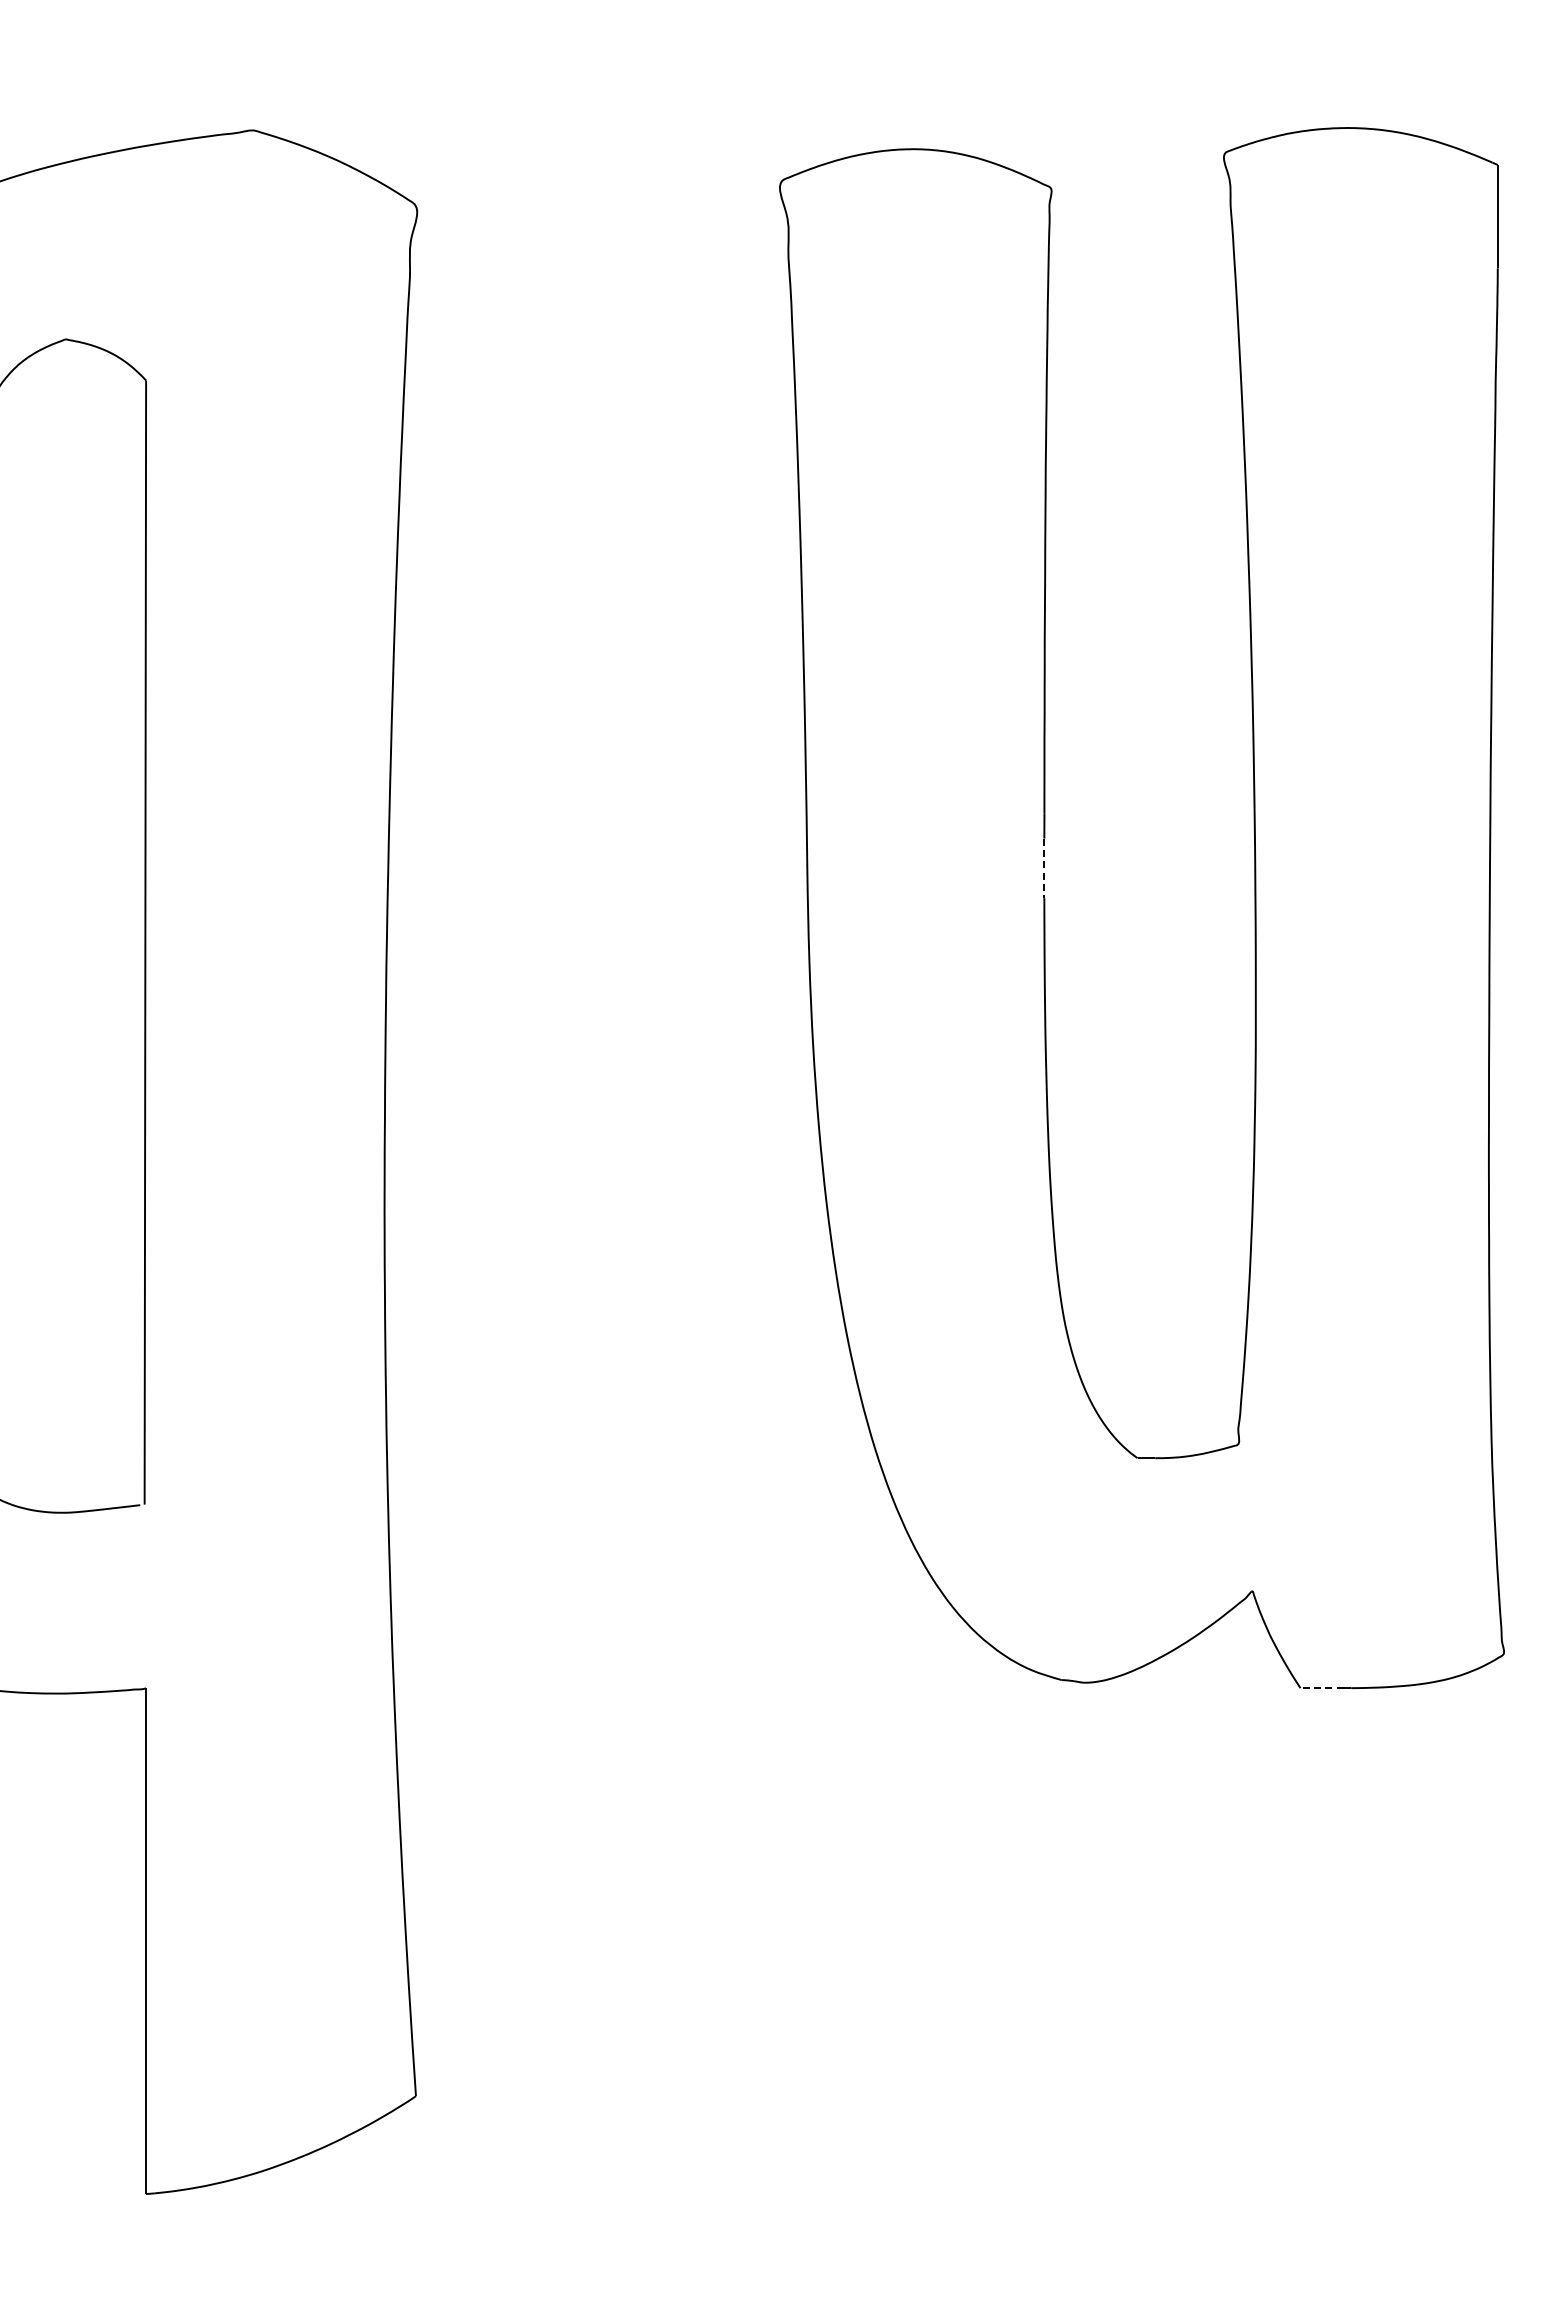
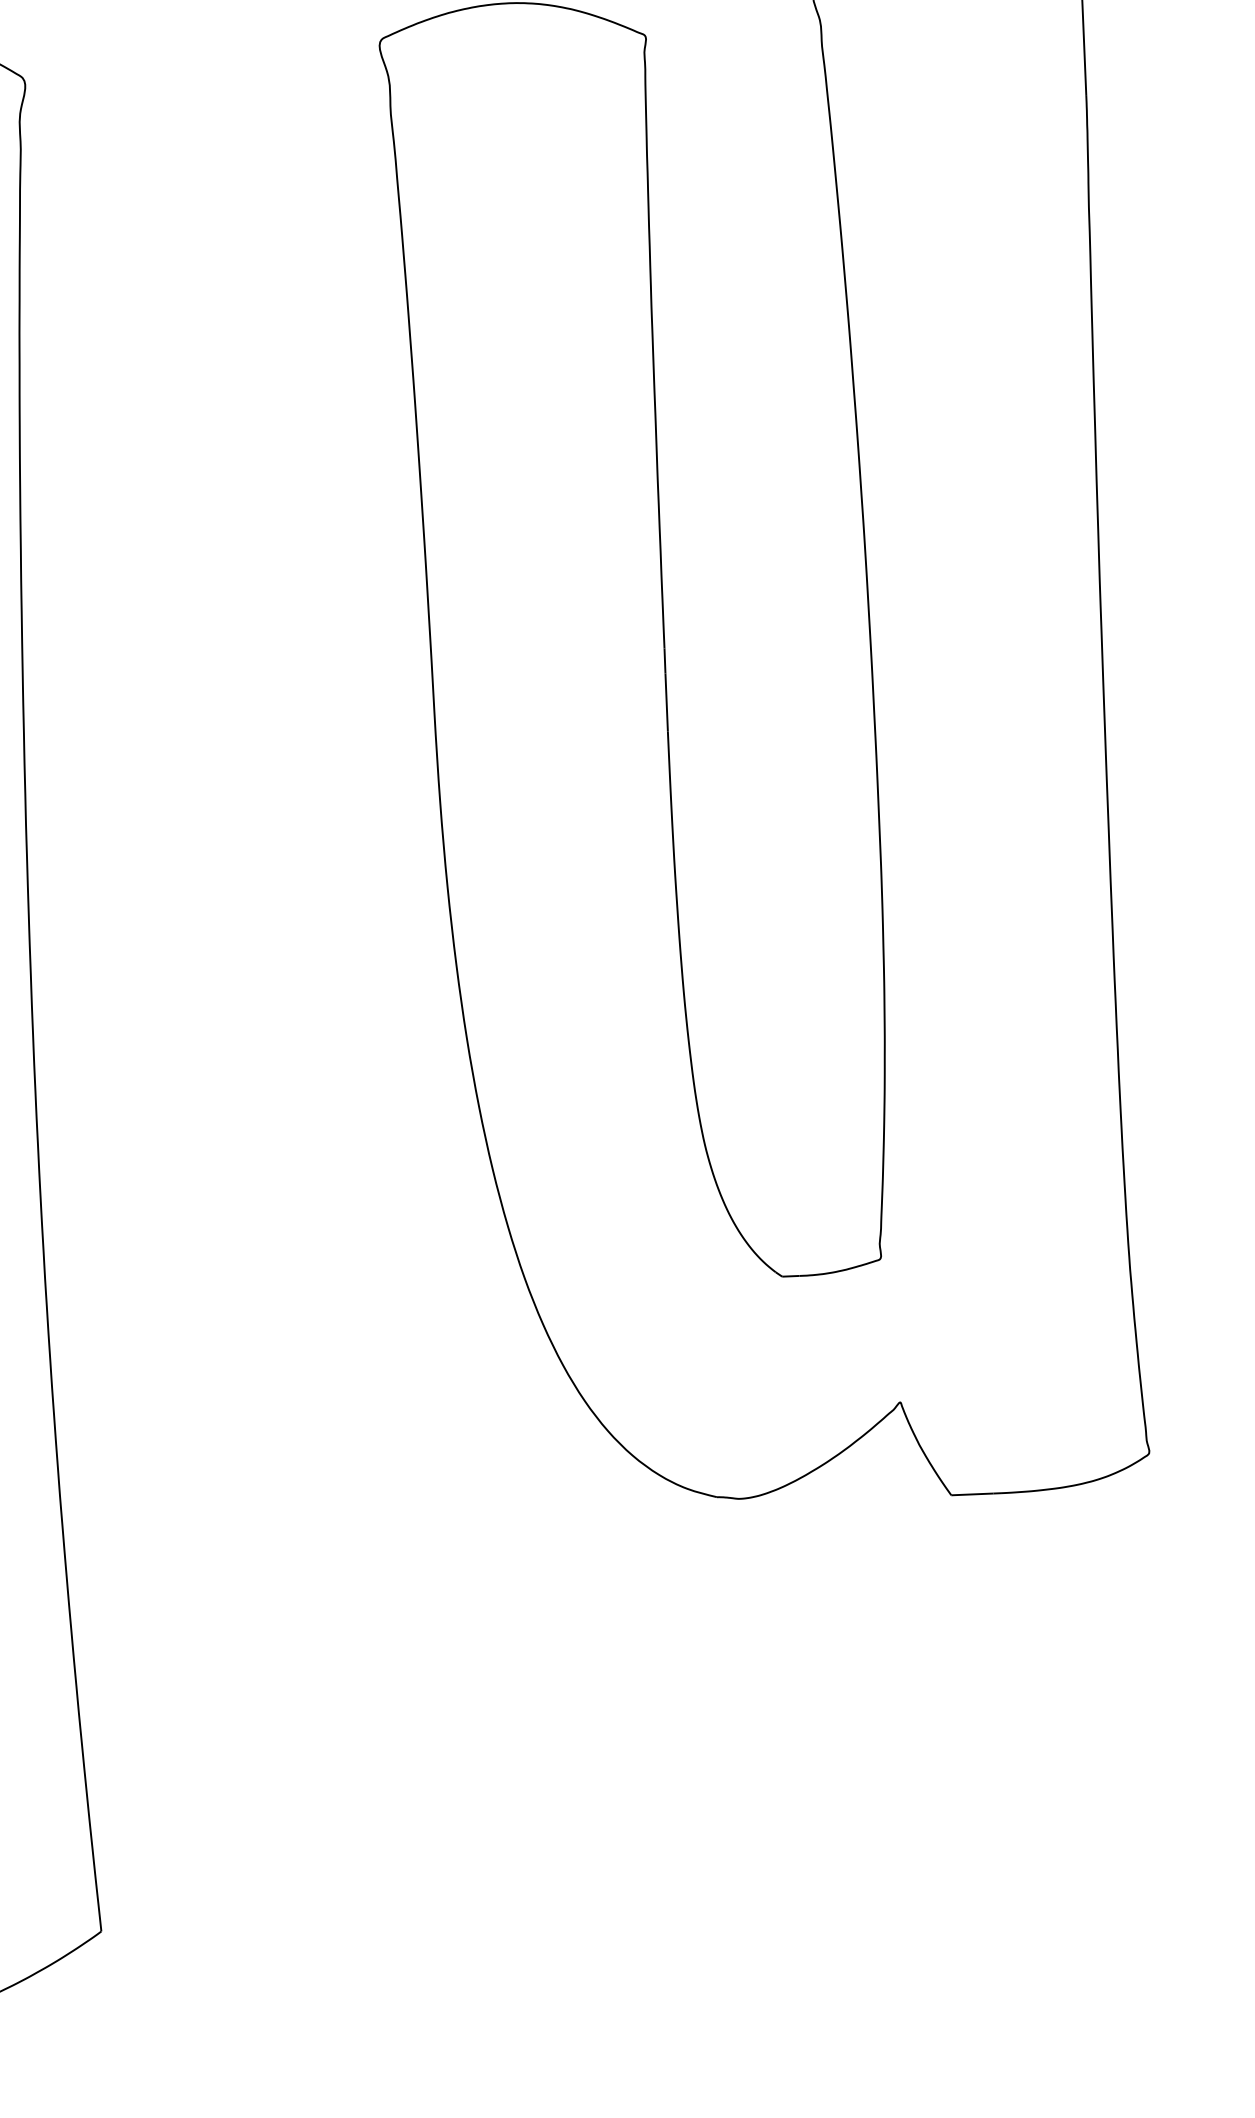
line: (1044, 868) -> (666, 702), dashed -> solid
line: (1322, 1688) -> (972, 1494), dashed -> solid

